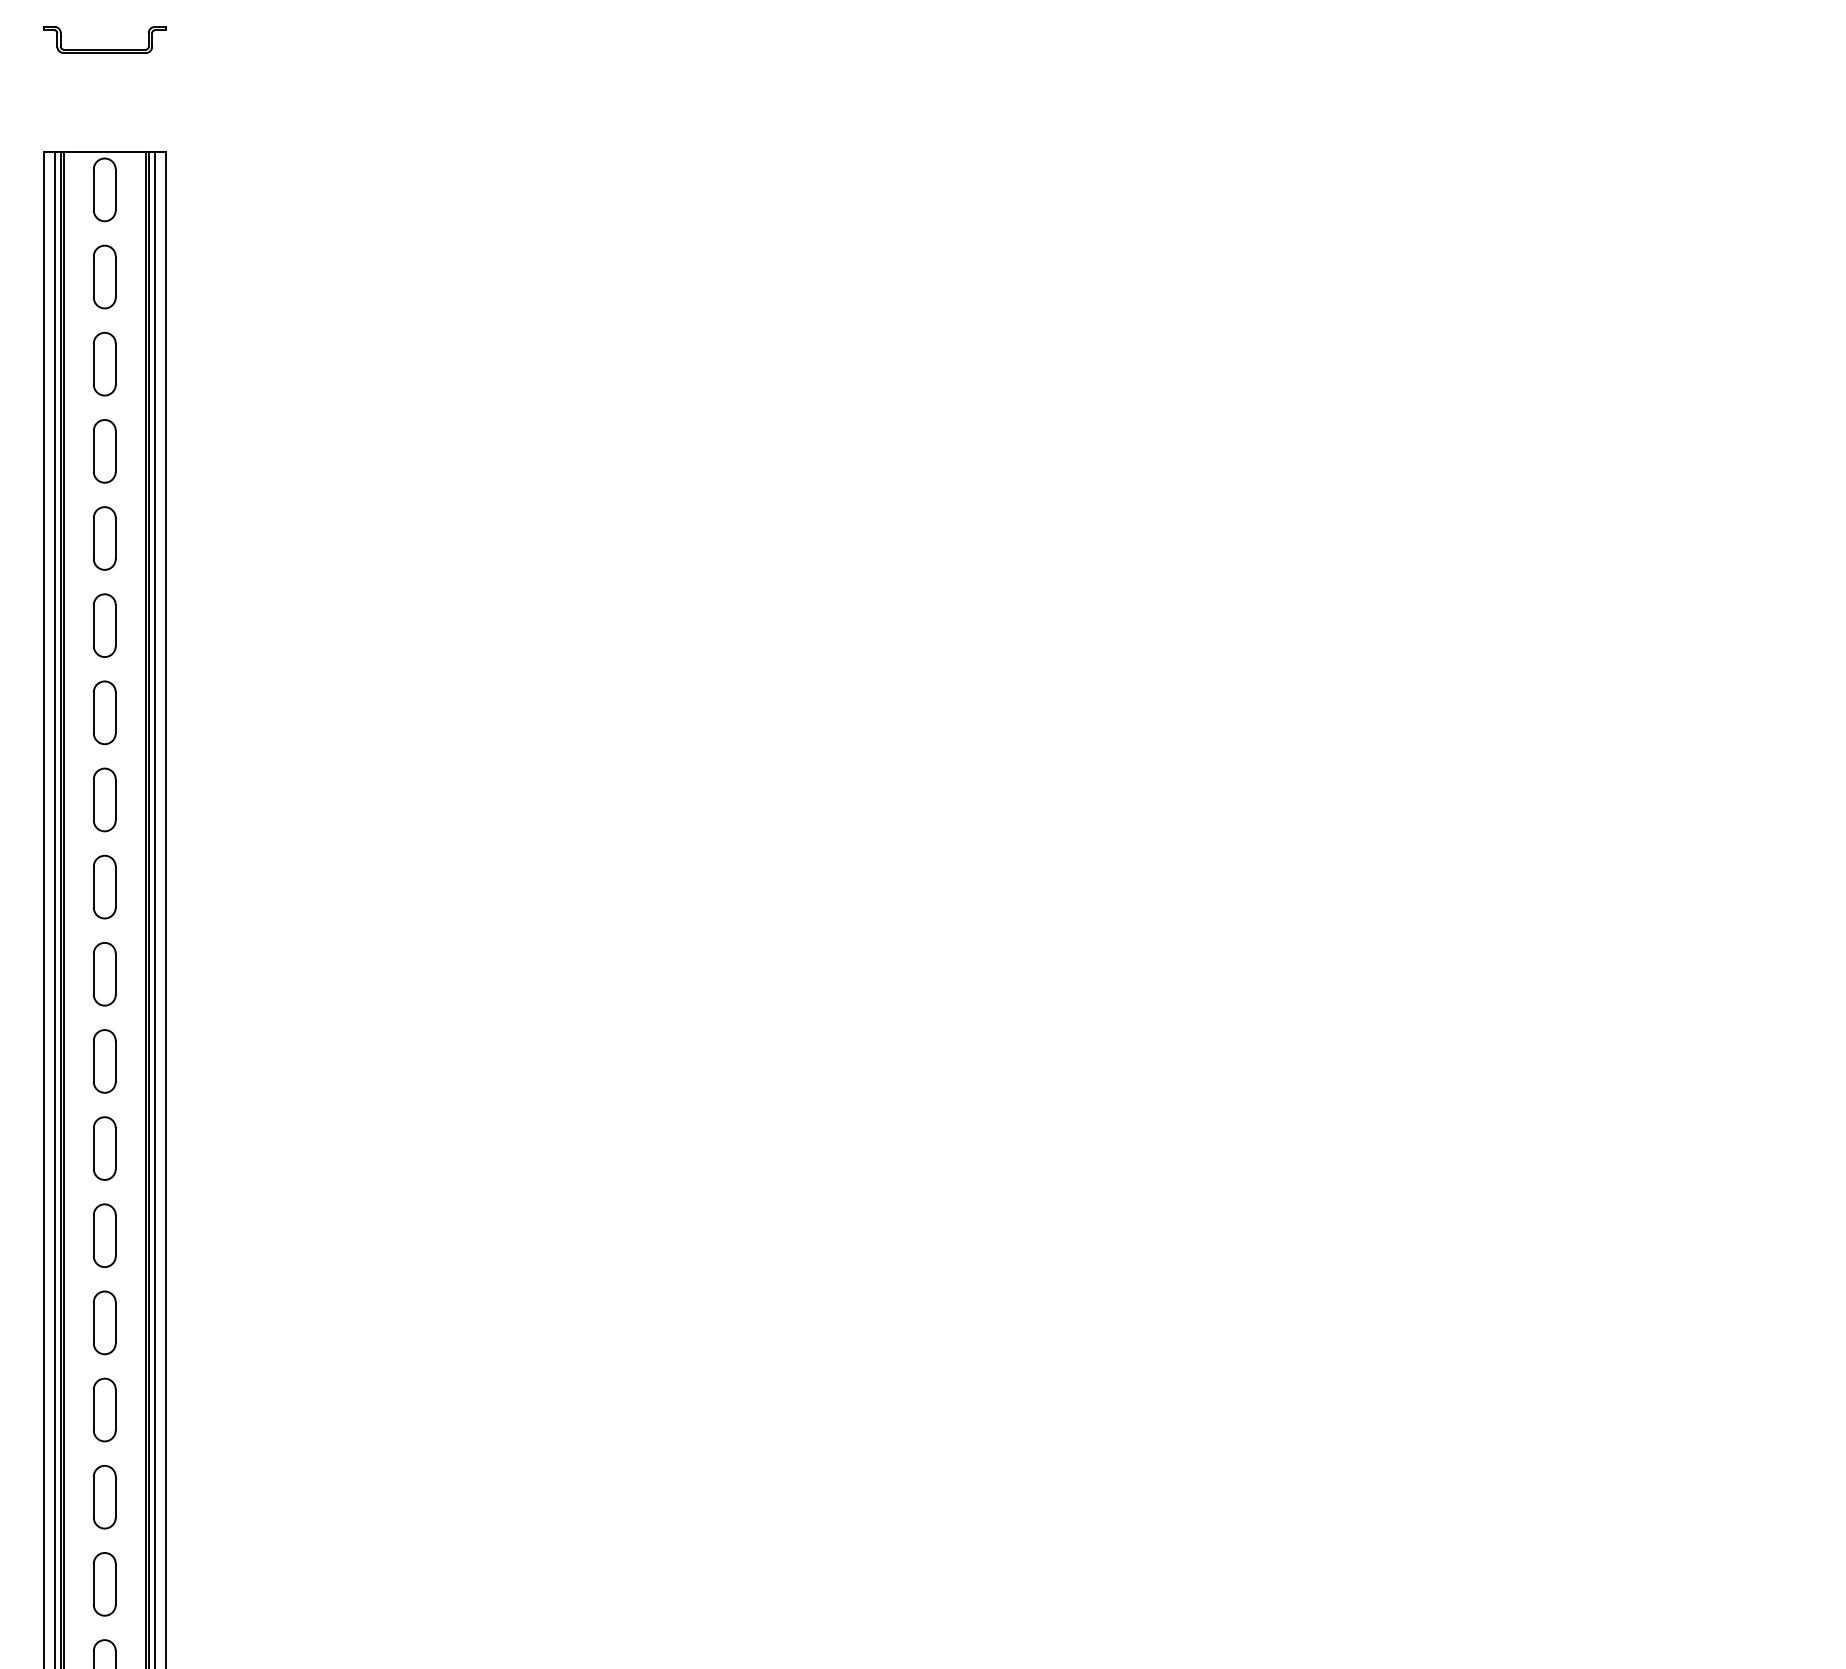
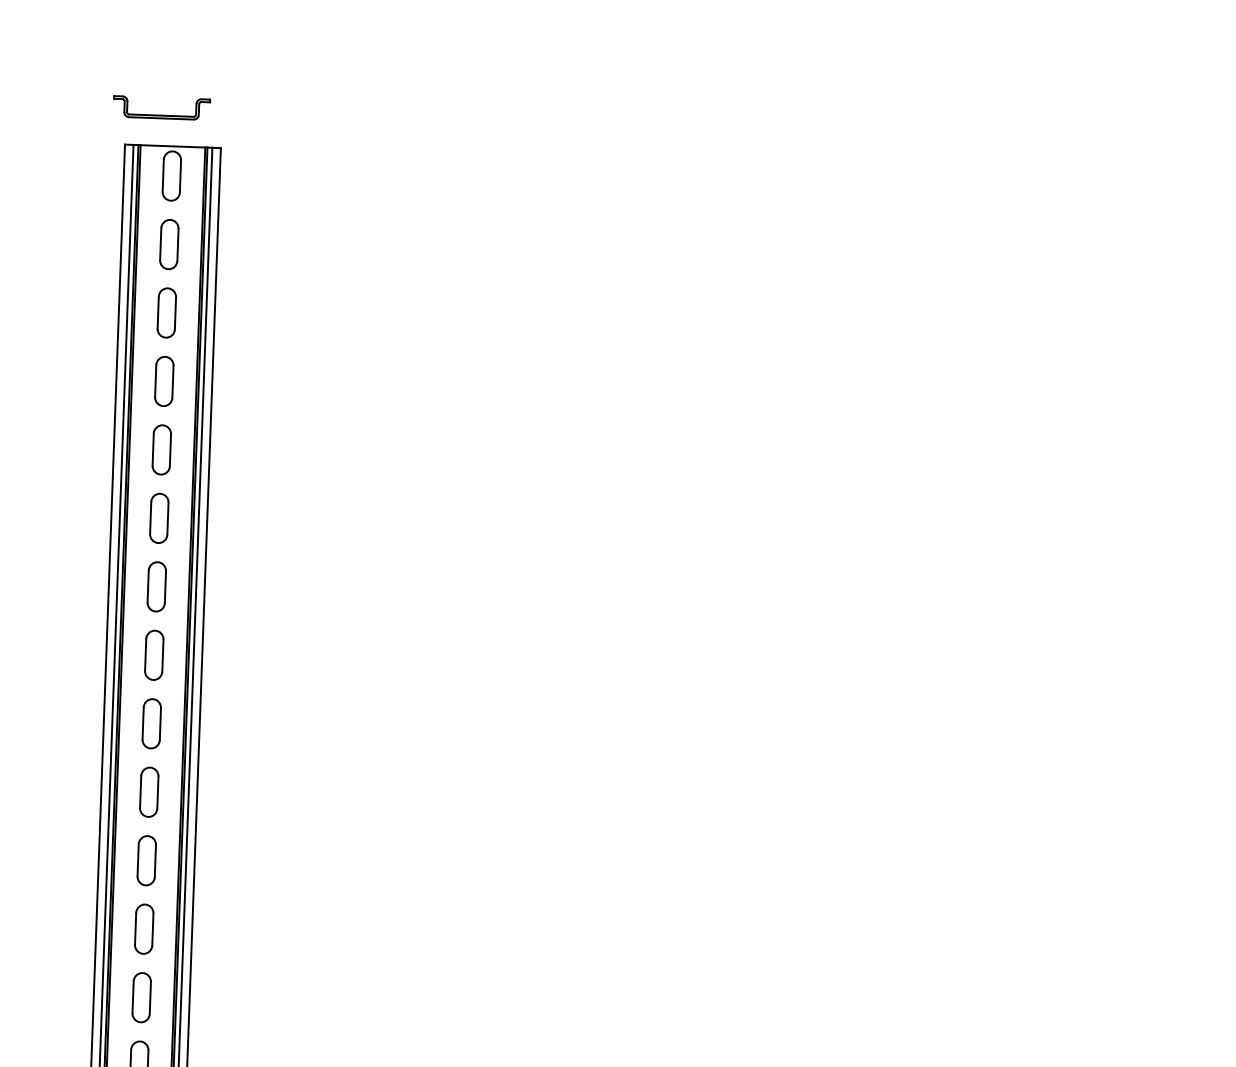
part: (104, 49) -> (161, 115), moved

